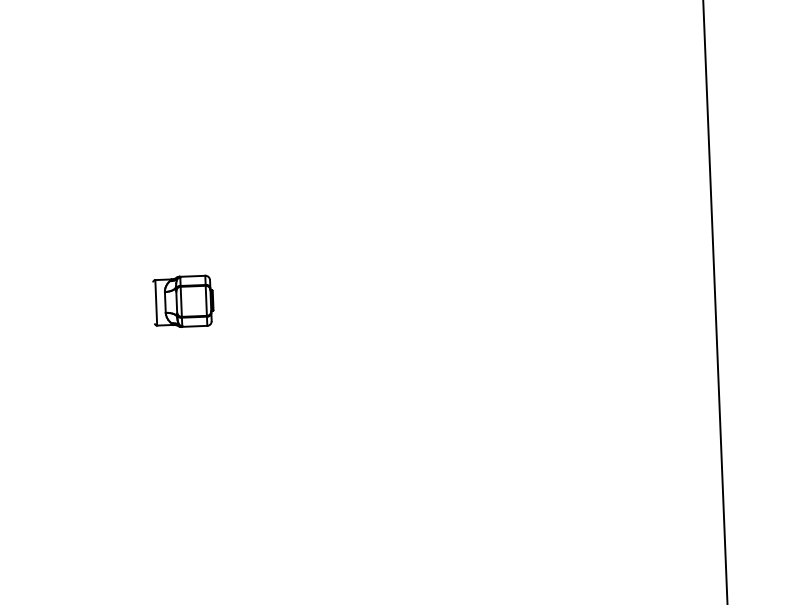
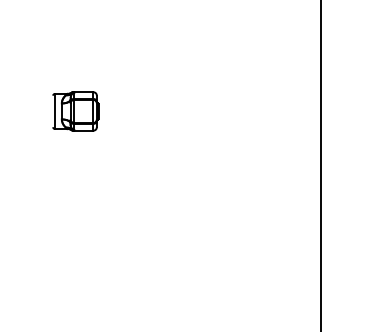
part: (182, 301) -> (75, 111), size x1.67

